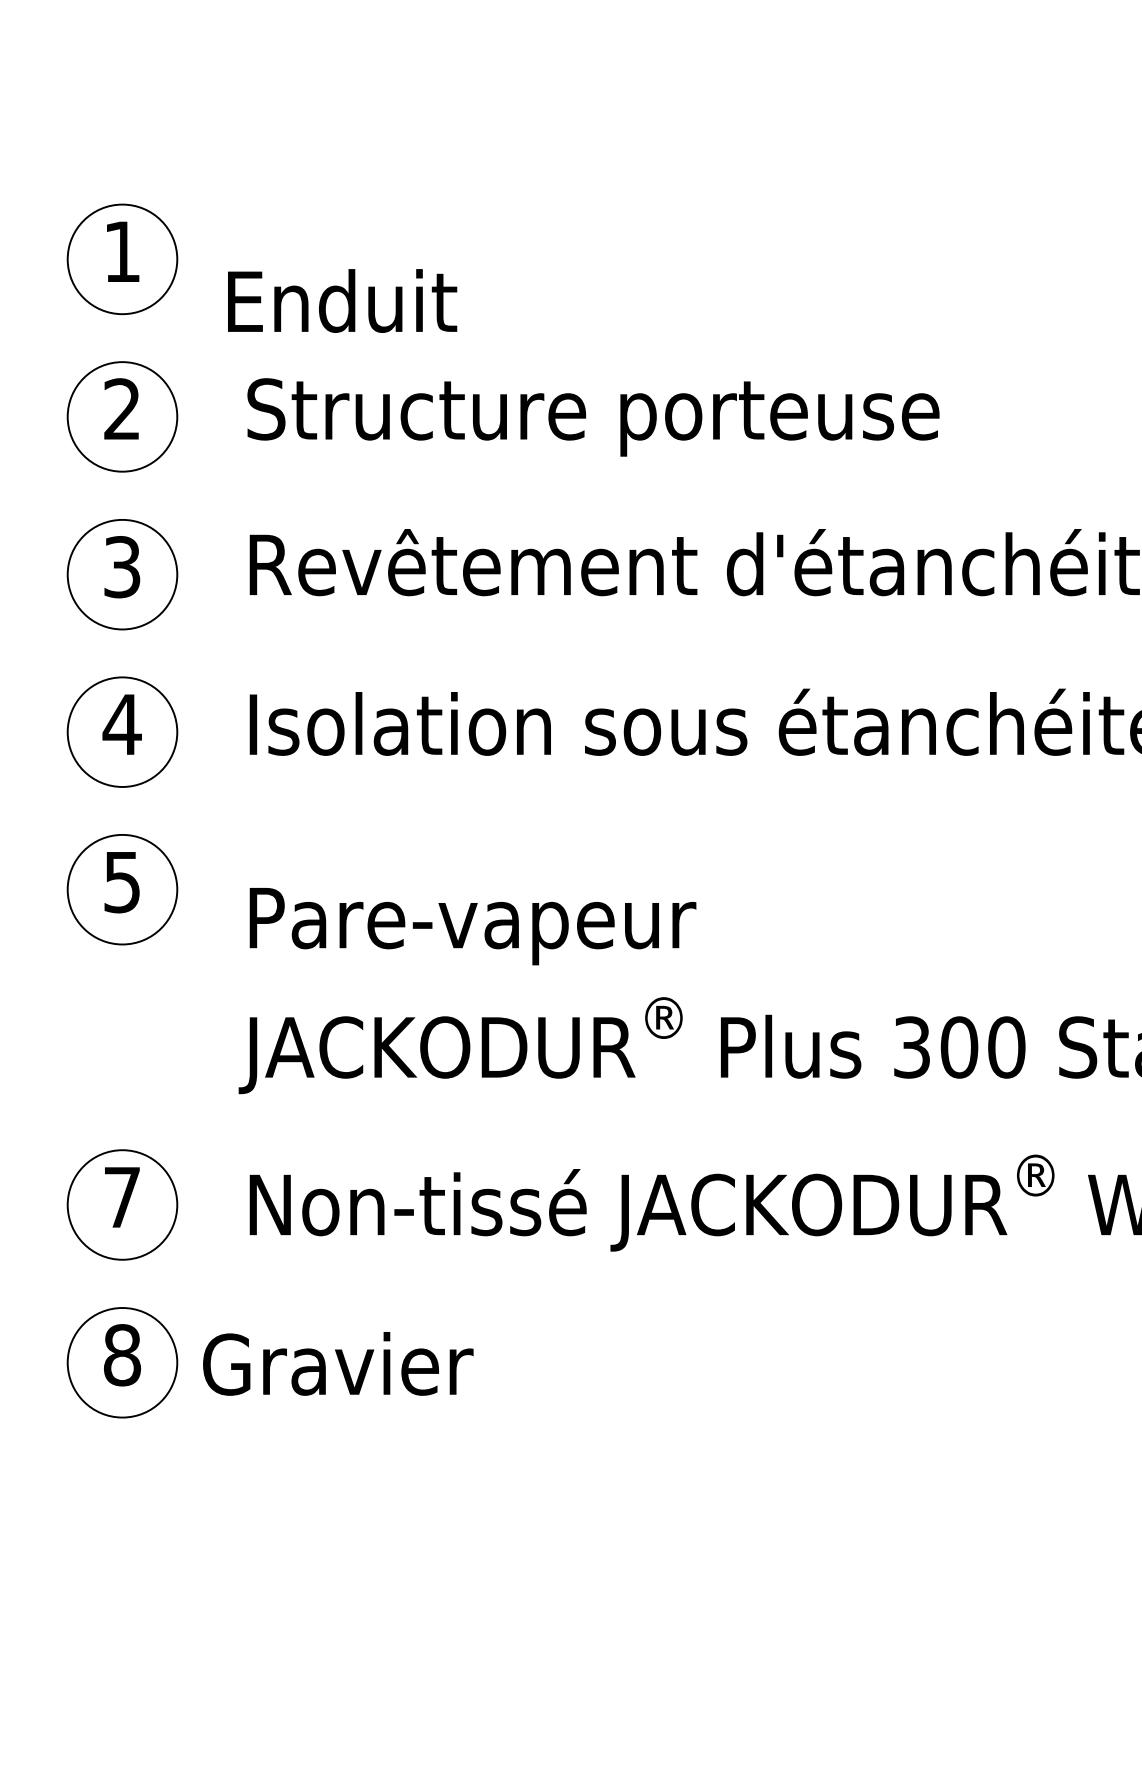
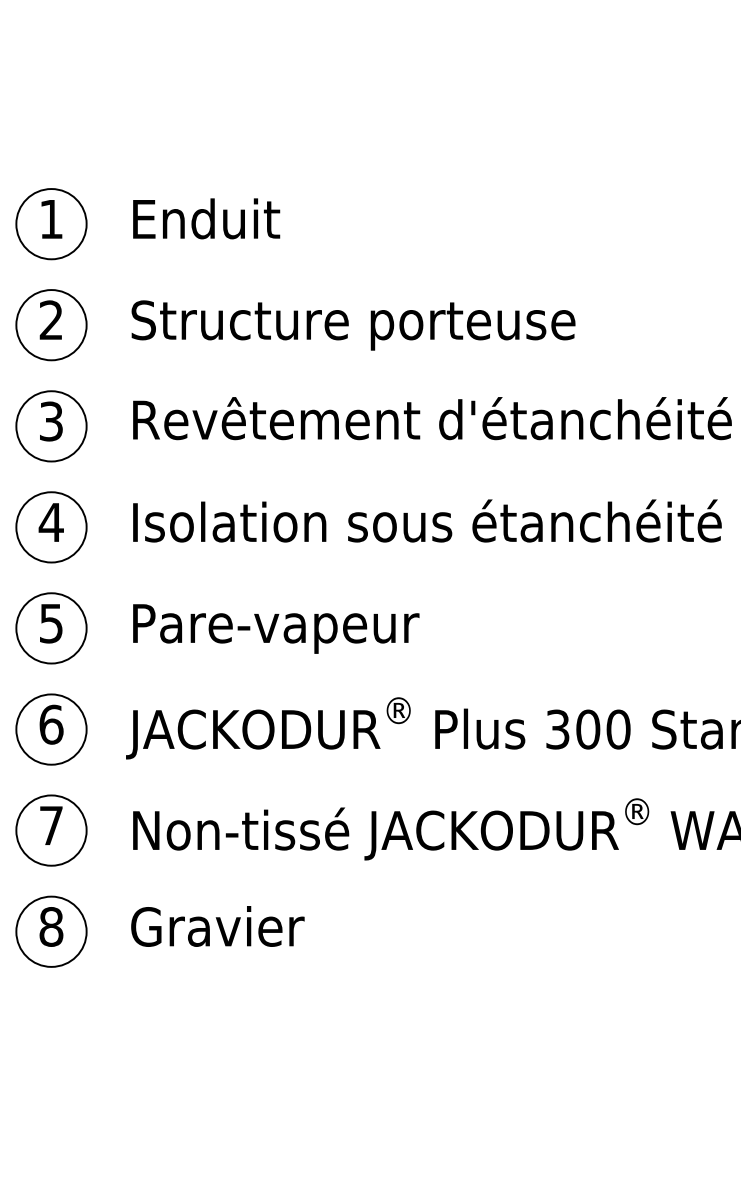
text: (342, 300) -> (206, 218), moved
text: (473, 925) -> (276, 628), moved
part: (122, 1047) -> (51, 729), added
text: (337, 1363) -> (217, 926), moved

